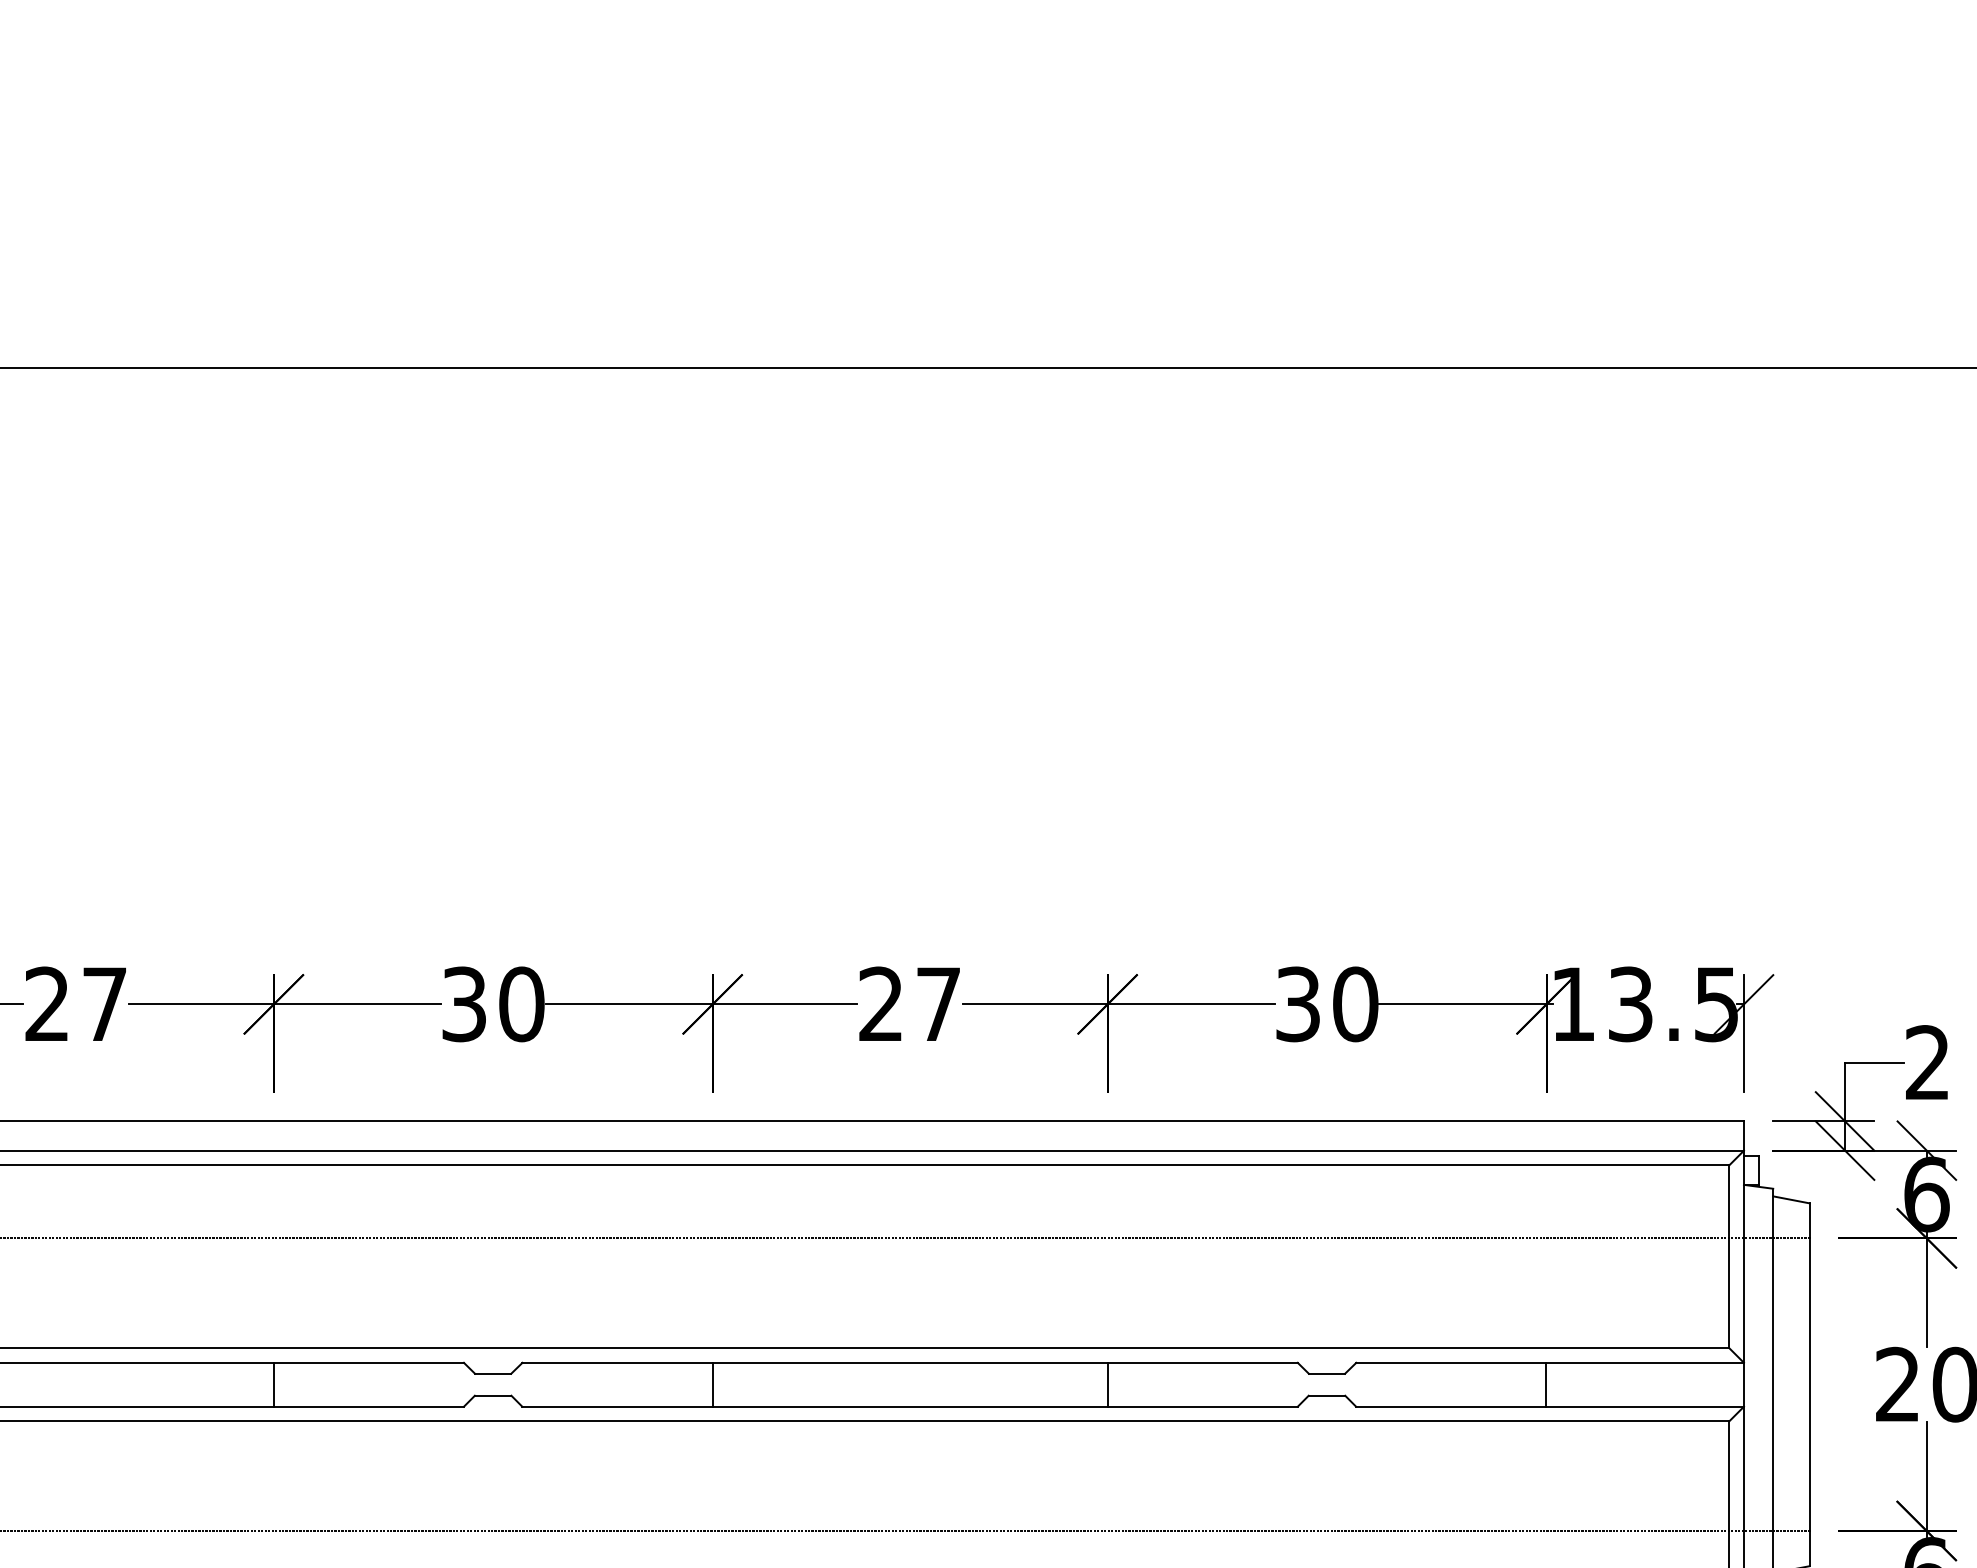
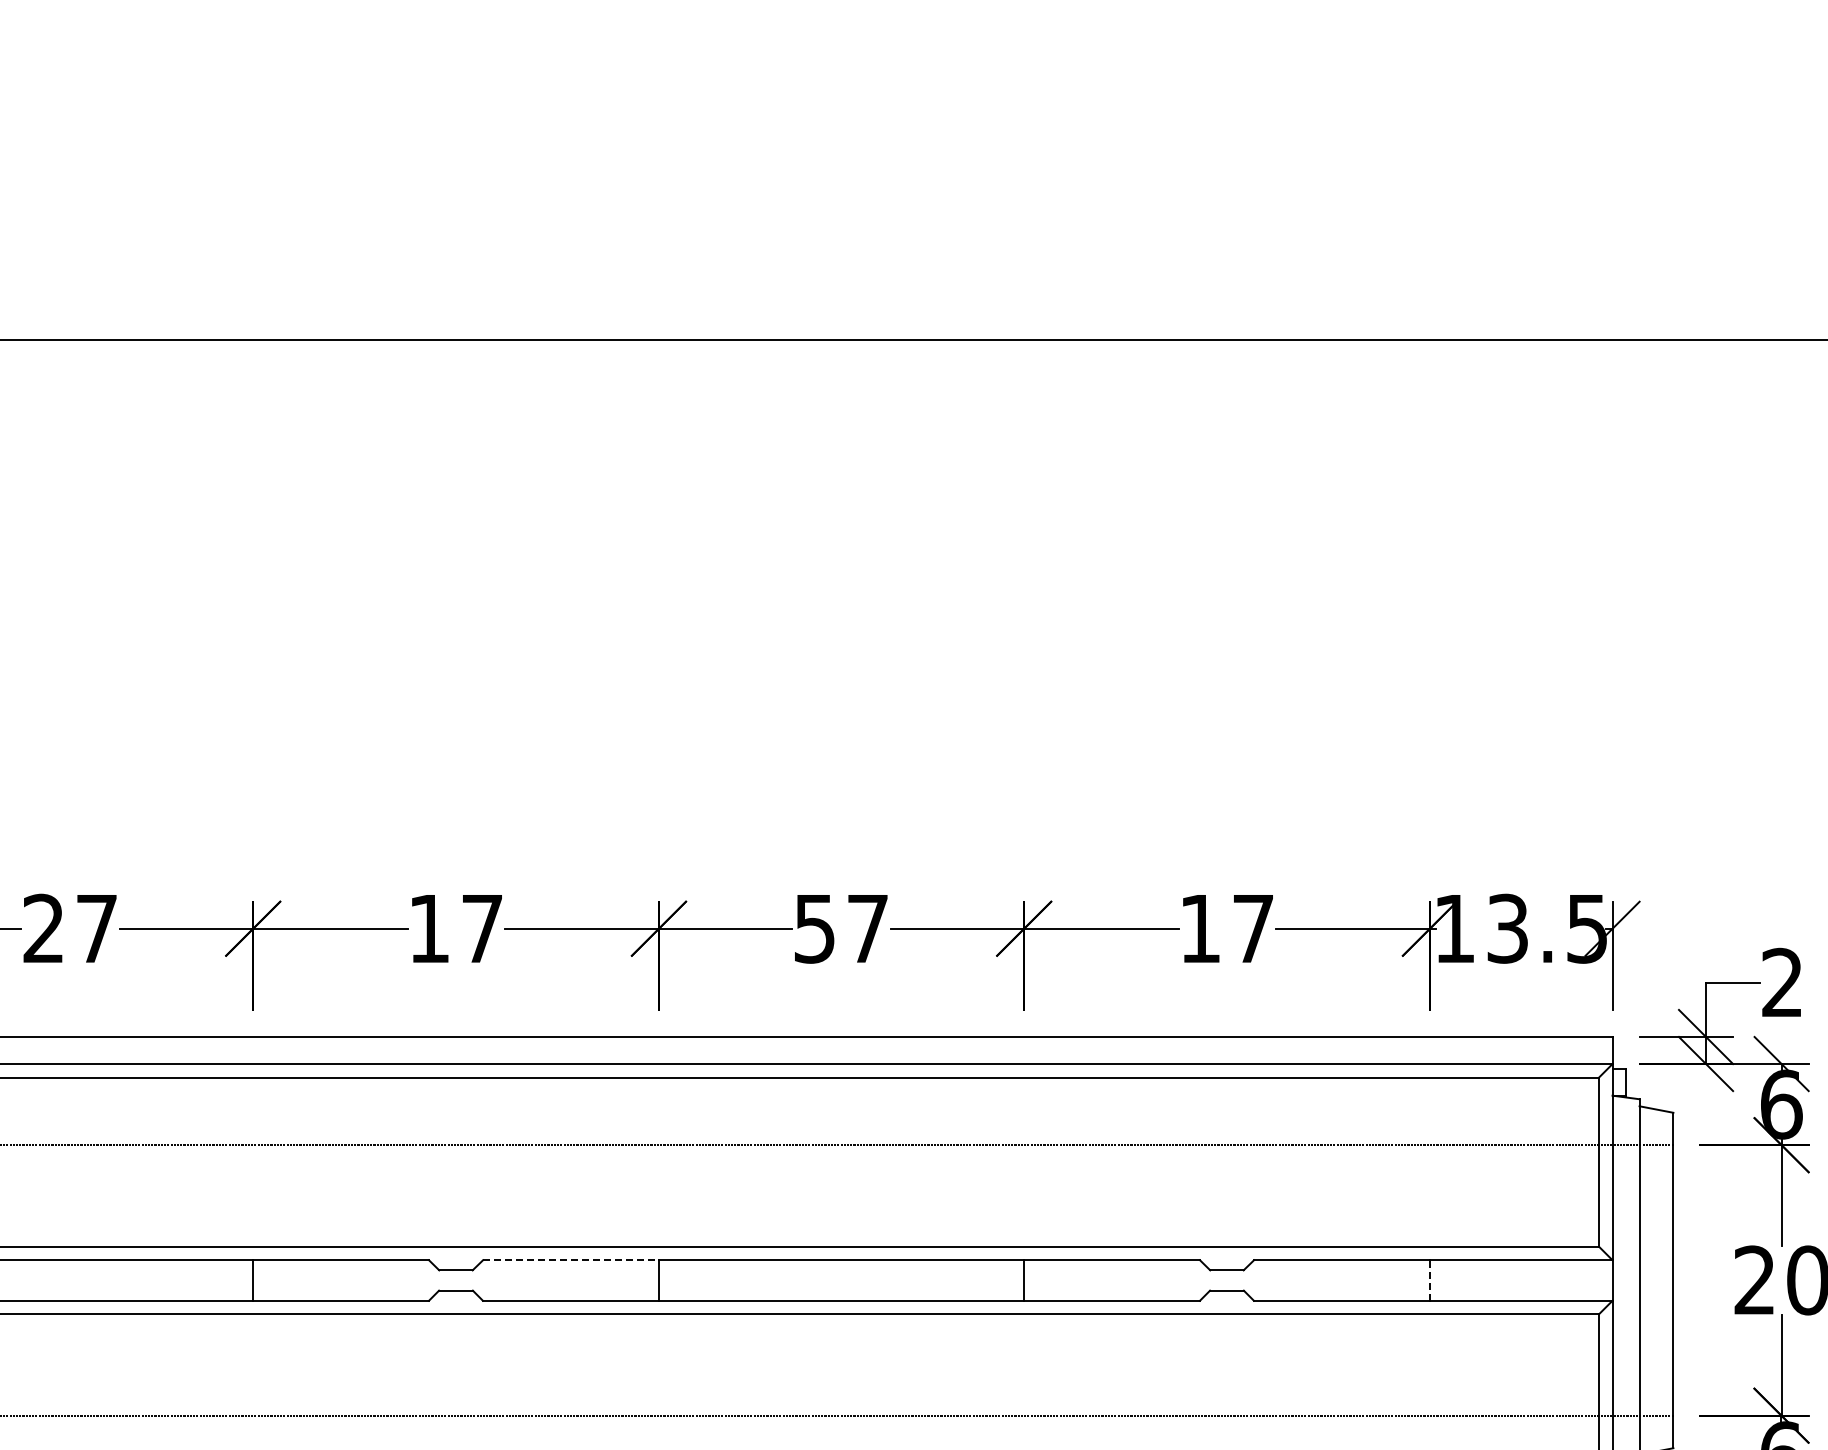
text: (493, 1004) -> (456, 928), 30 -> 17
text: (880, 1004) -> (814, 928), 27 -> 57
text: (1327, 1004) -> (1227, 928), 30 -> 17
line: (618, 1363) -> (571, 1260), solid -> dashed
line: (1546, 1384) -> (1429, 1280), solid -> dashed

